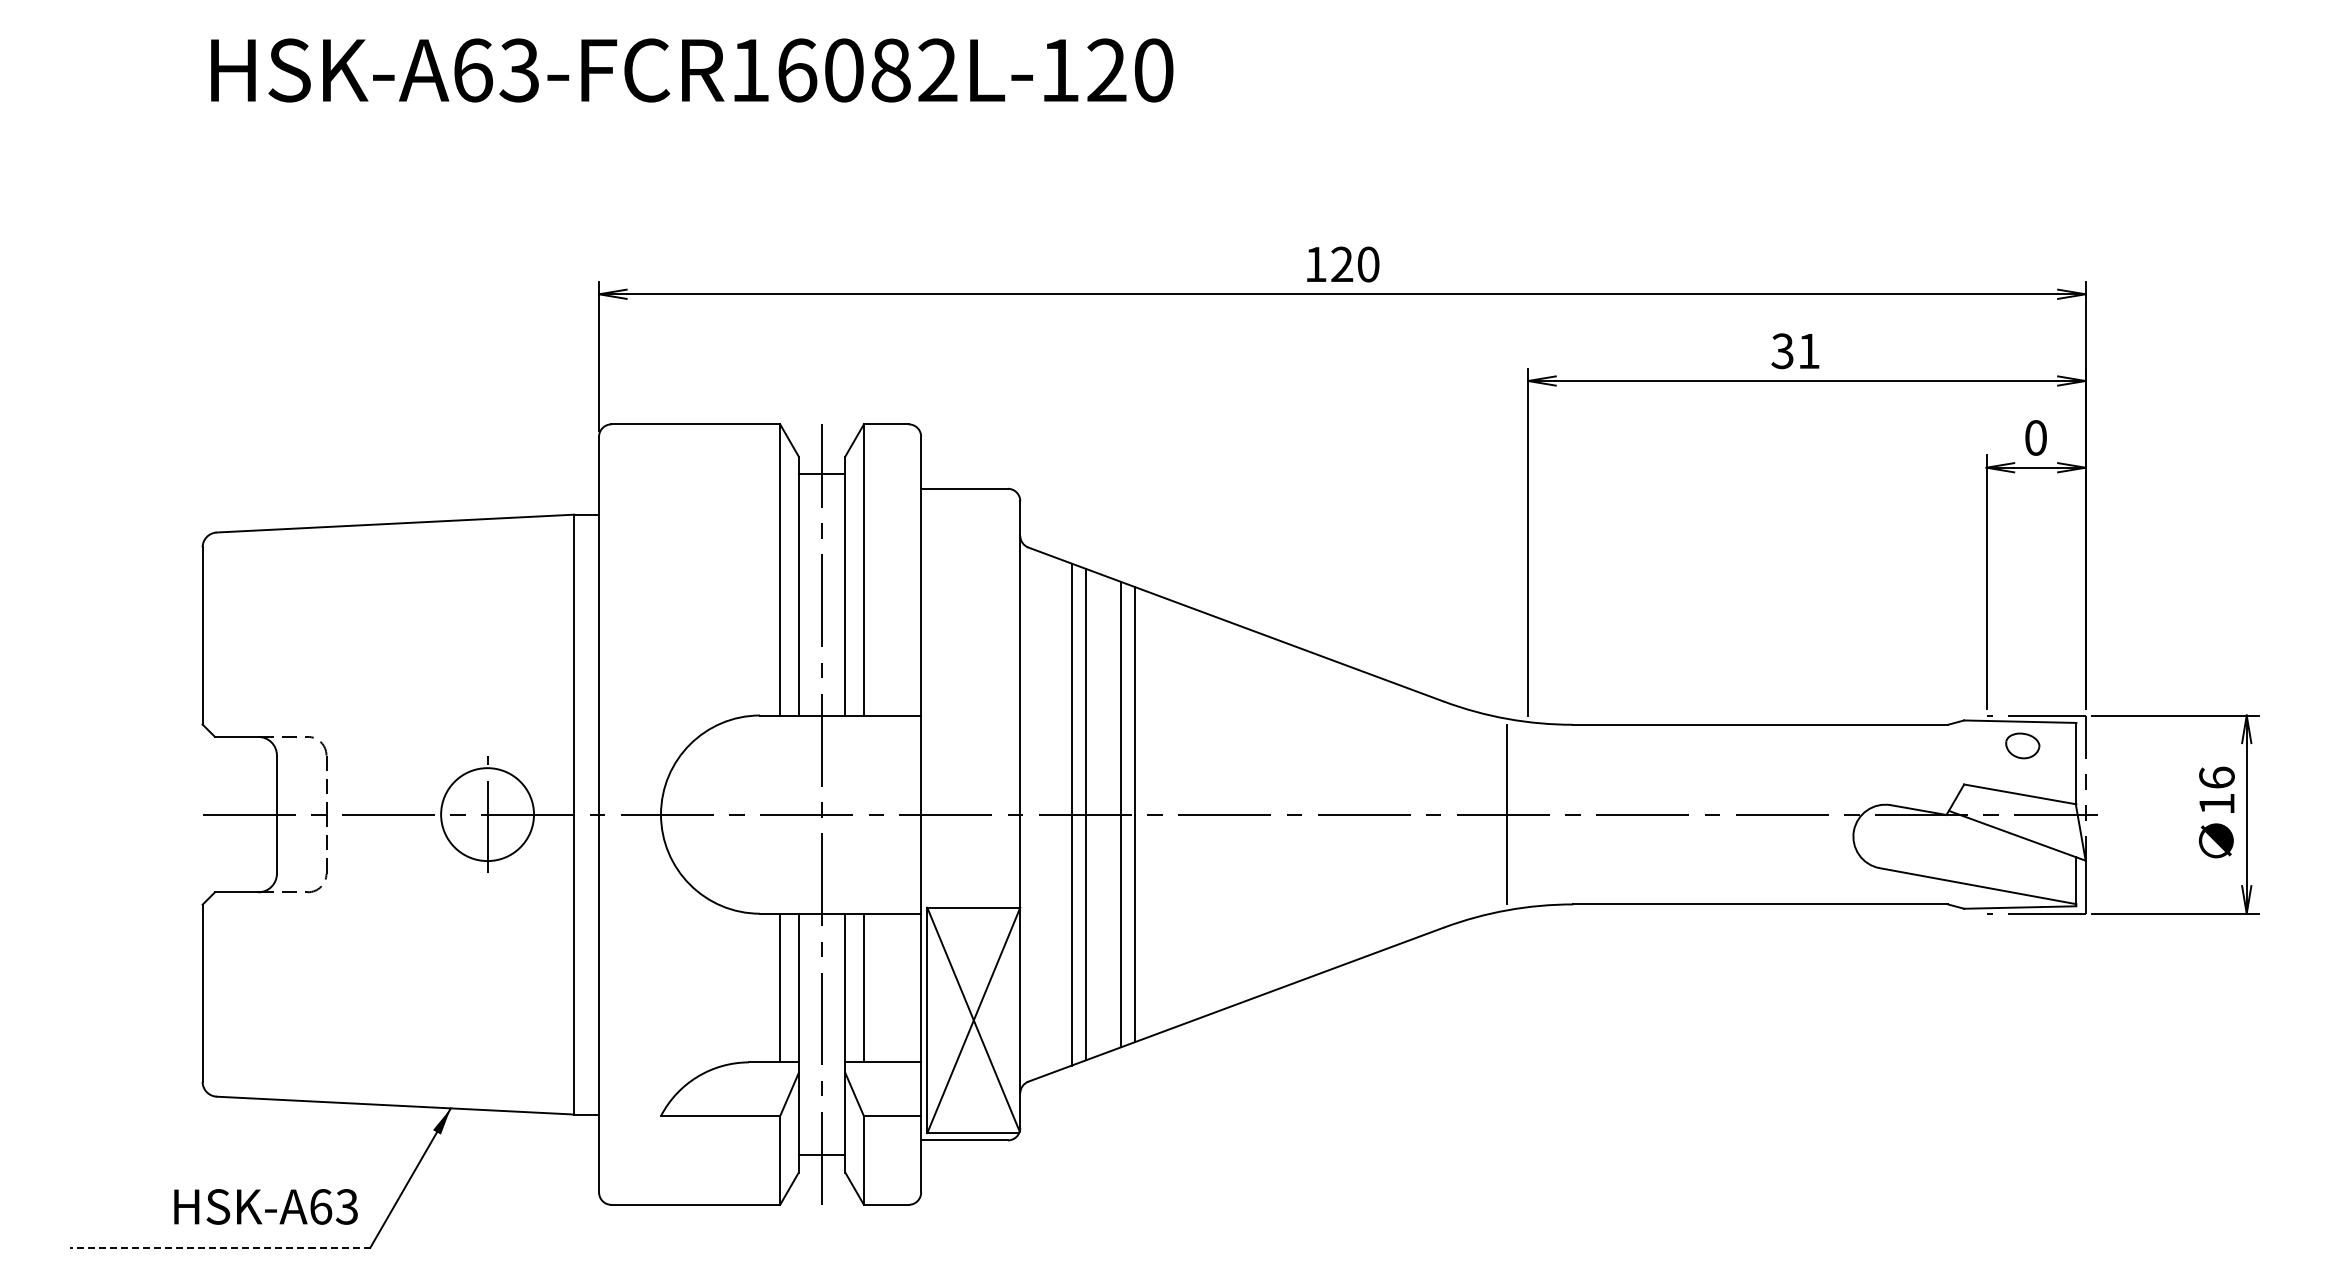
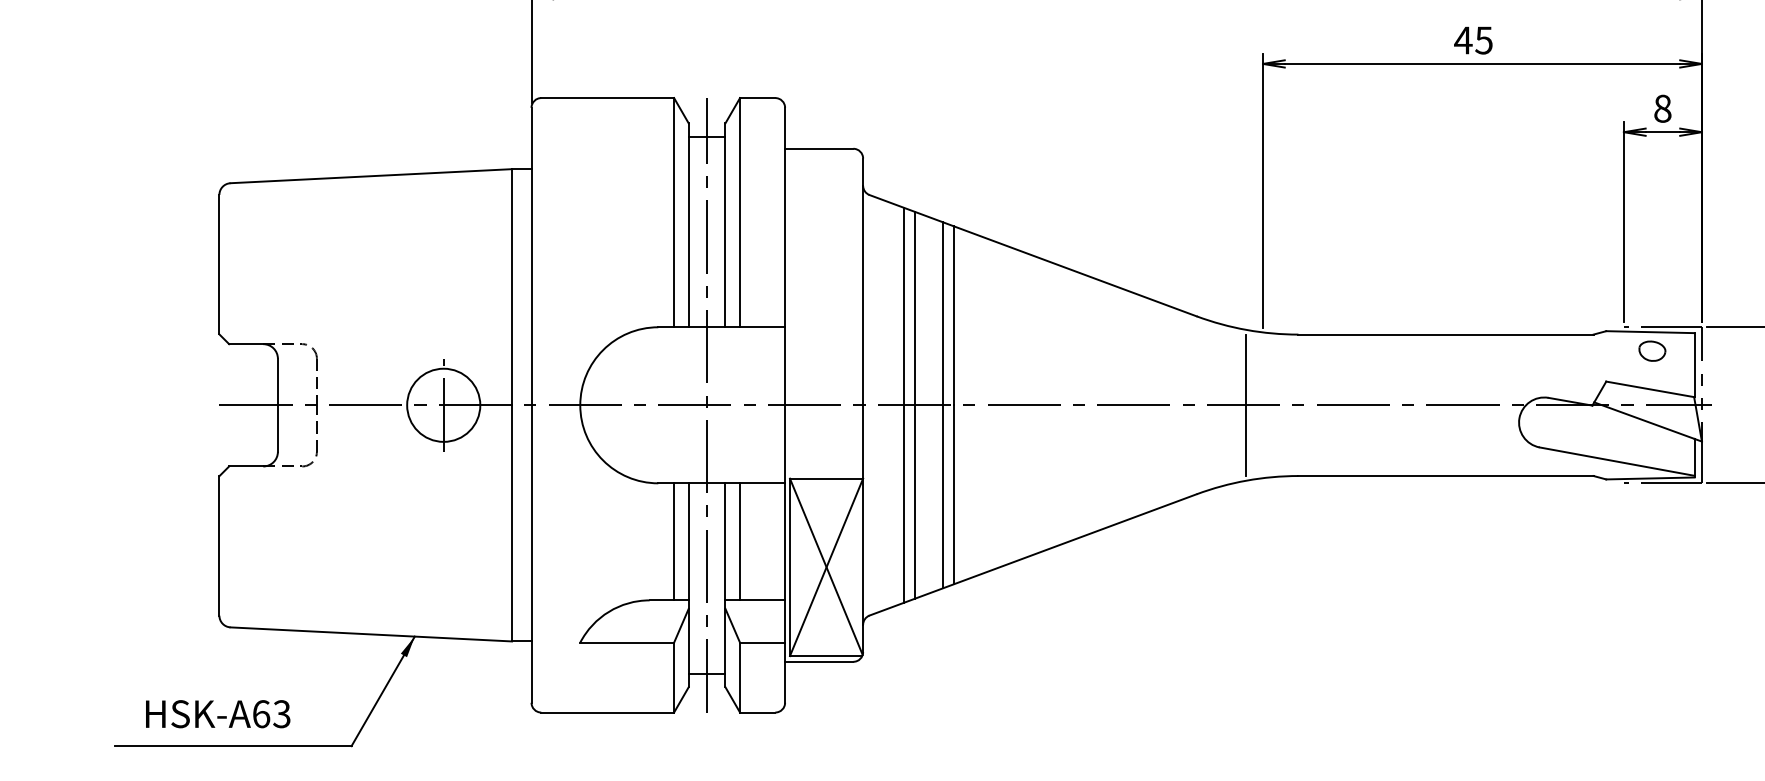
text: (1794, 351) -> (1472, 40), 31 -> 45
text: (2035, 437) -> (1662, 108), 0 -> 8
text: (265, 1206) -> (217, 713), moved
line: (219, 1247) -> (232, 746), dashed -> solid

